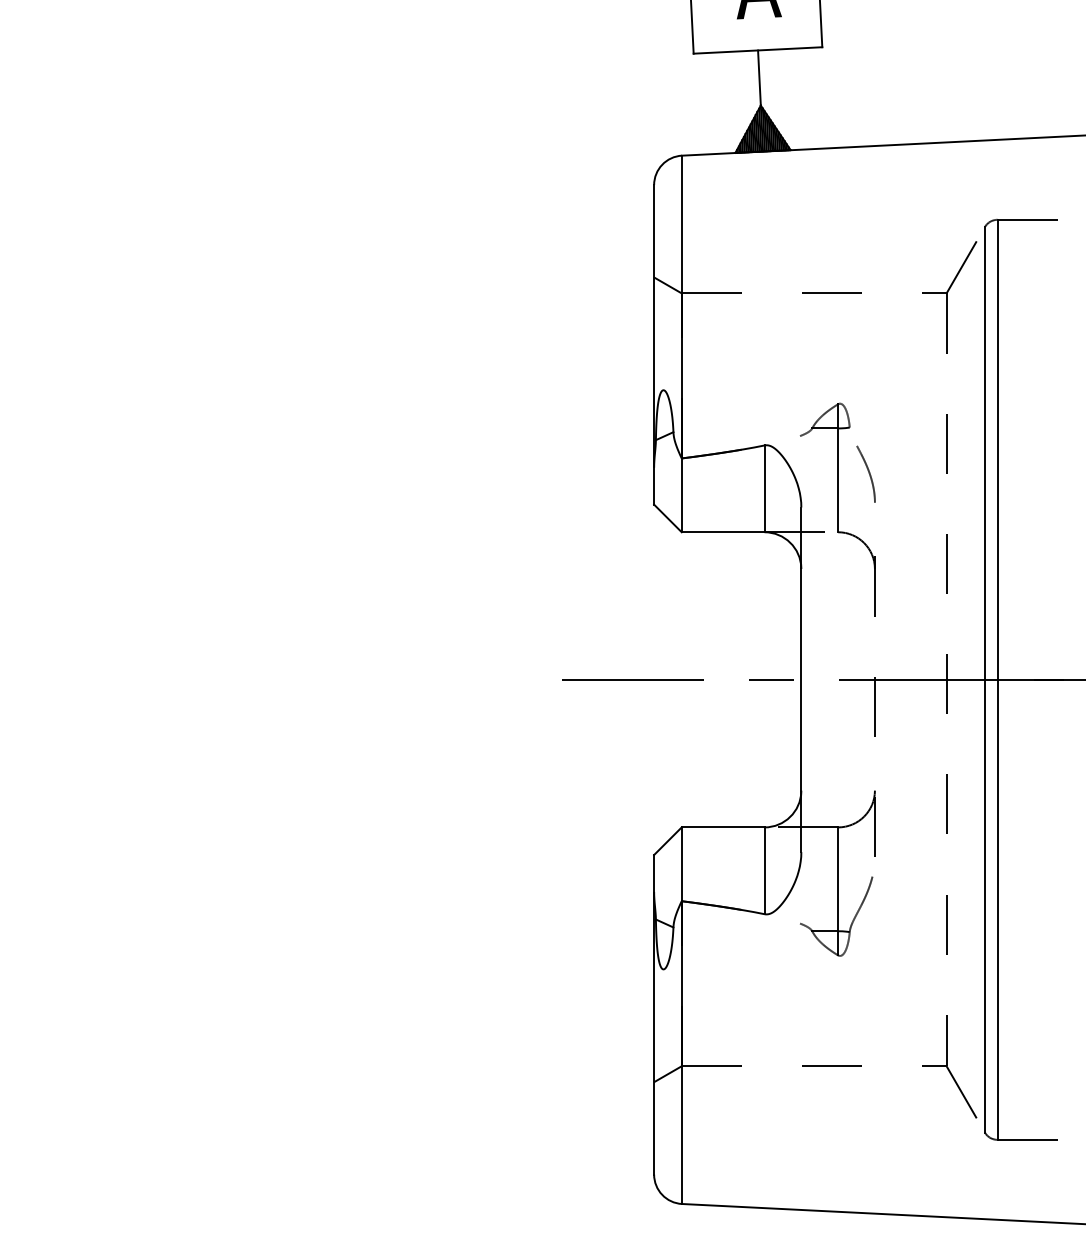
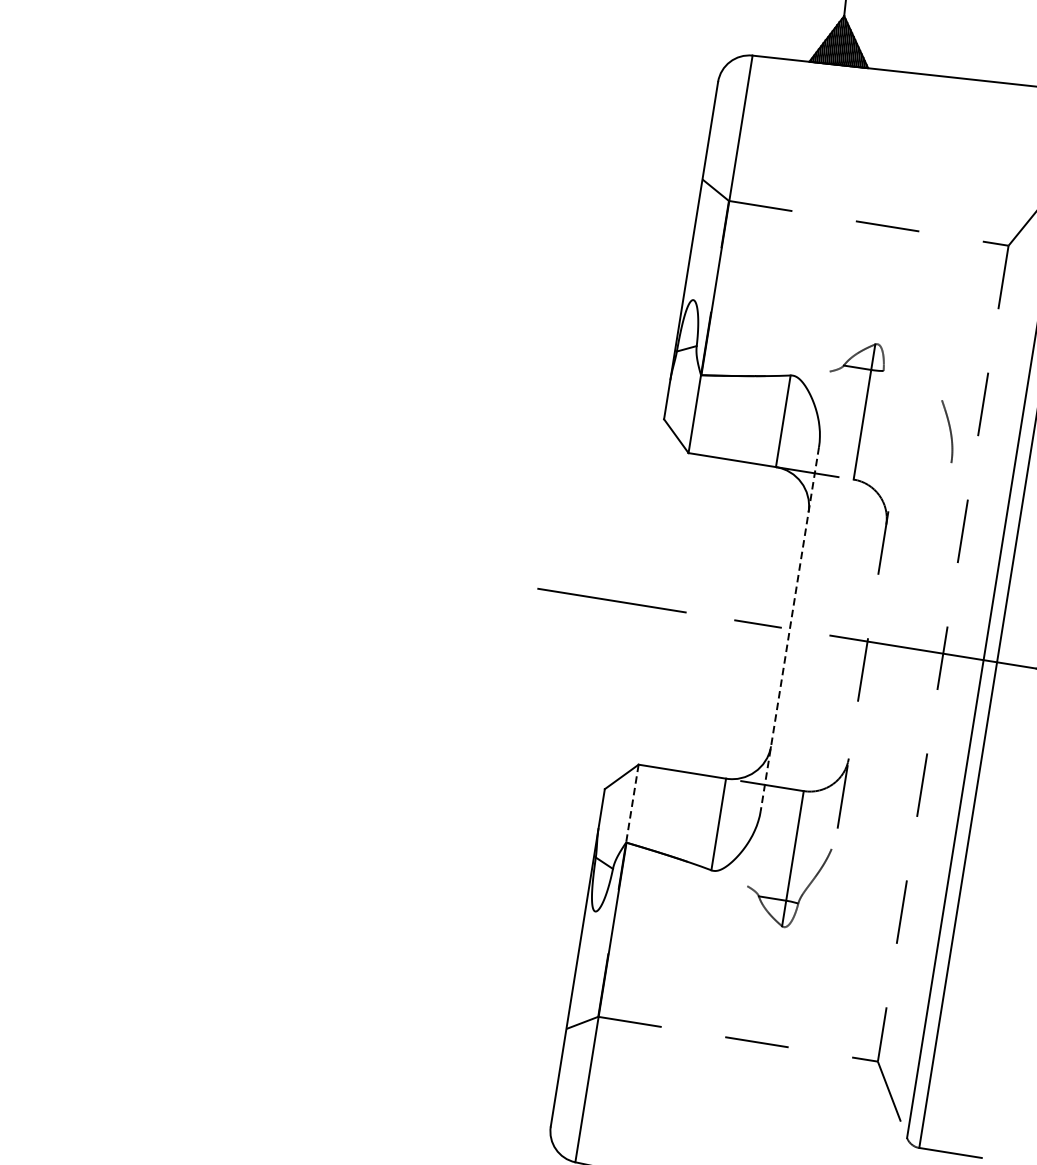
curve: (868, 473) -> (949, 431), moved
line: (801, 680) -> (789, 629), solid -> dashed
line: (681, 864) -> (632, 803), solid -> dashed

